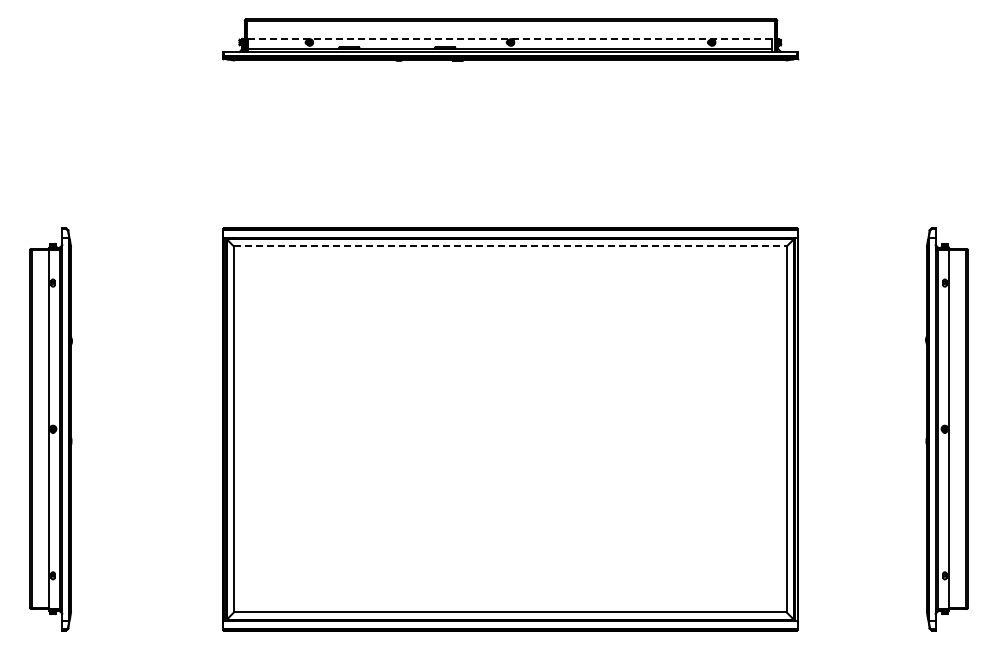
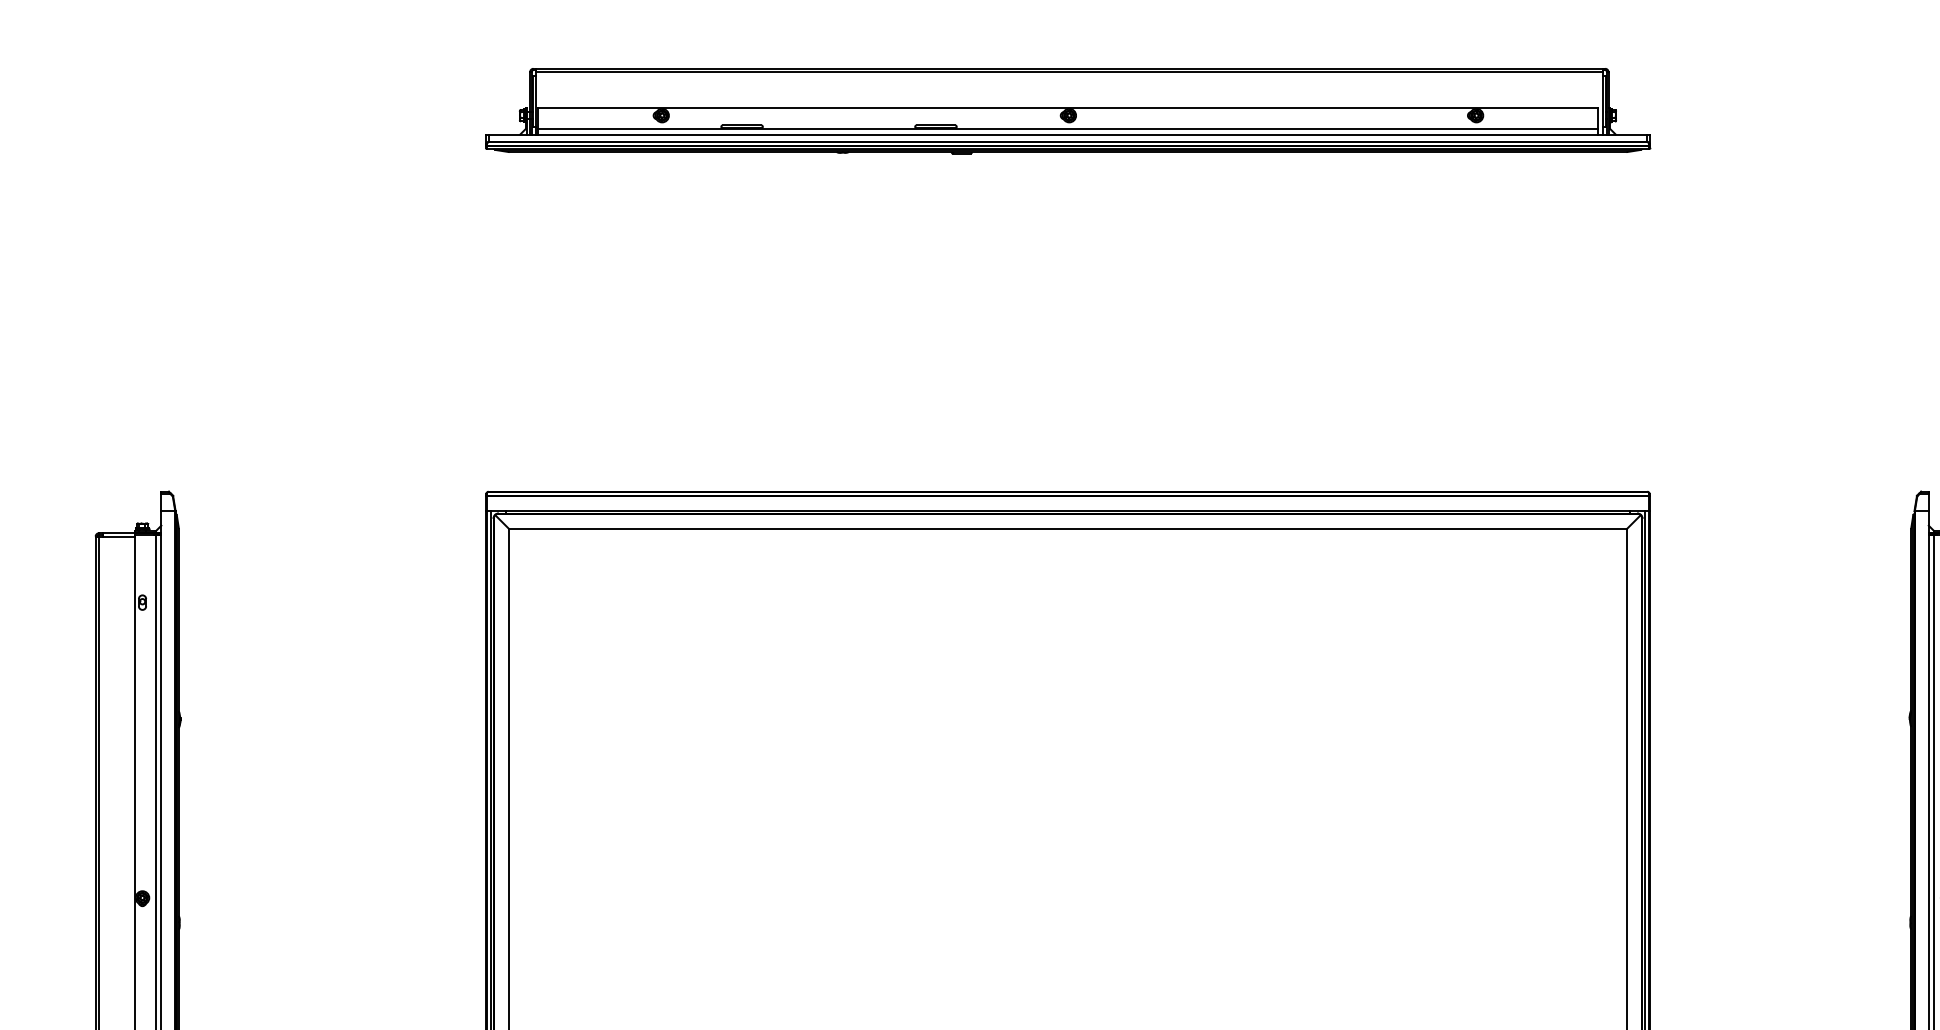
line: (510, 38) -> (1068, 107), dashed -> solid
line: (510, 246) -> (1068, 528), dashed -> solid

